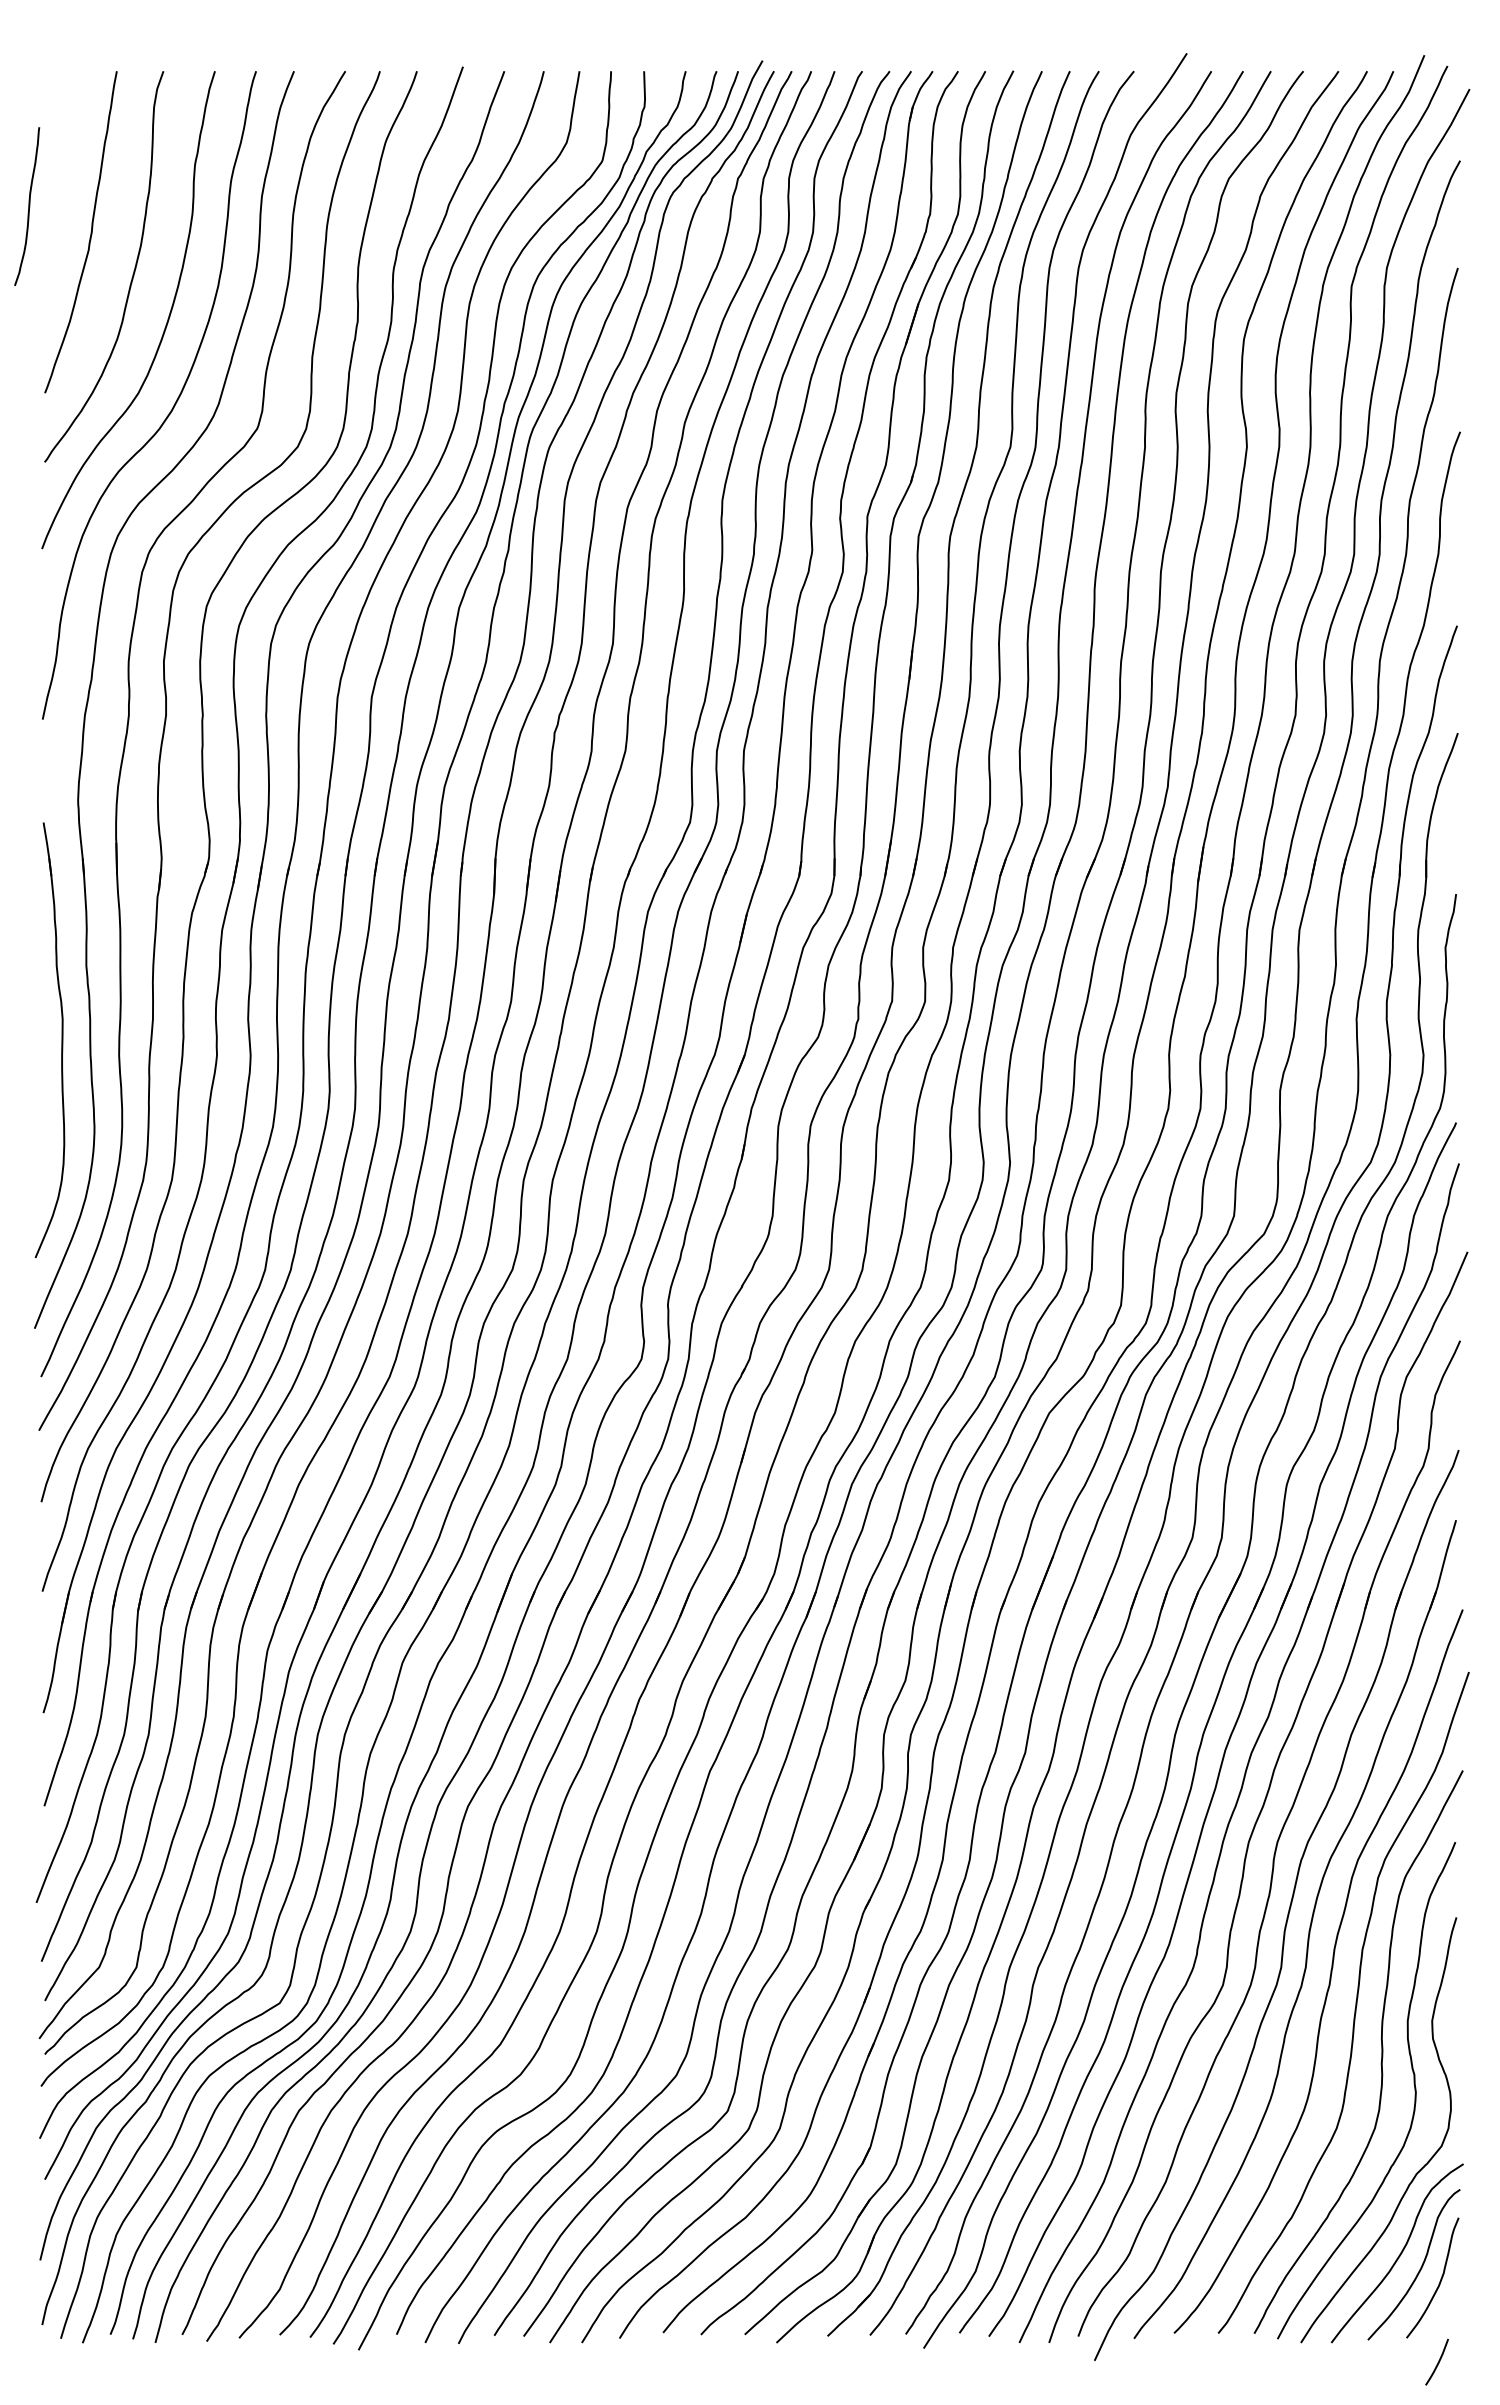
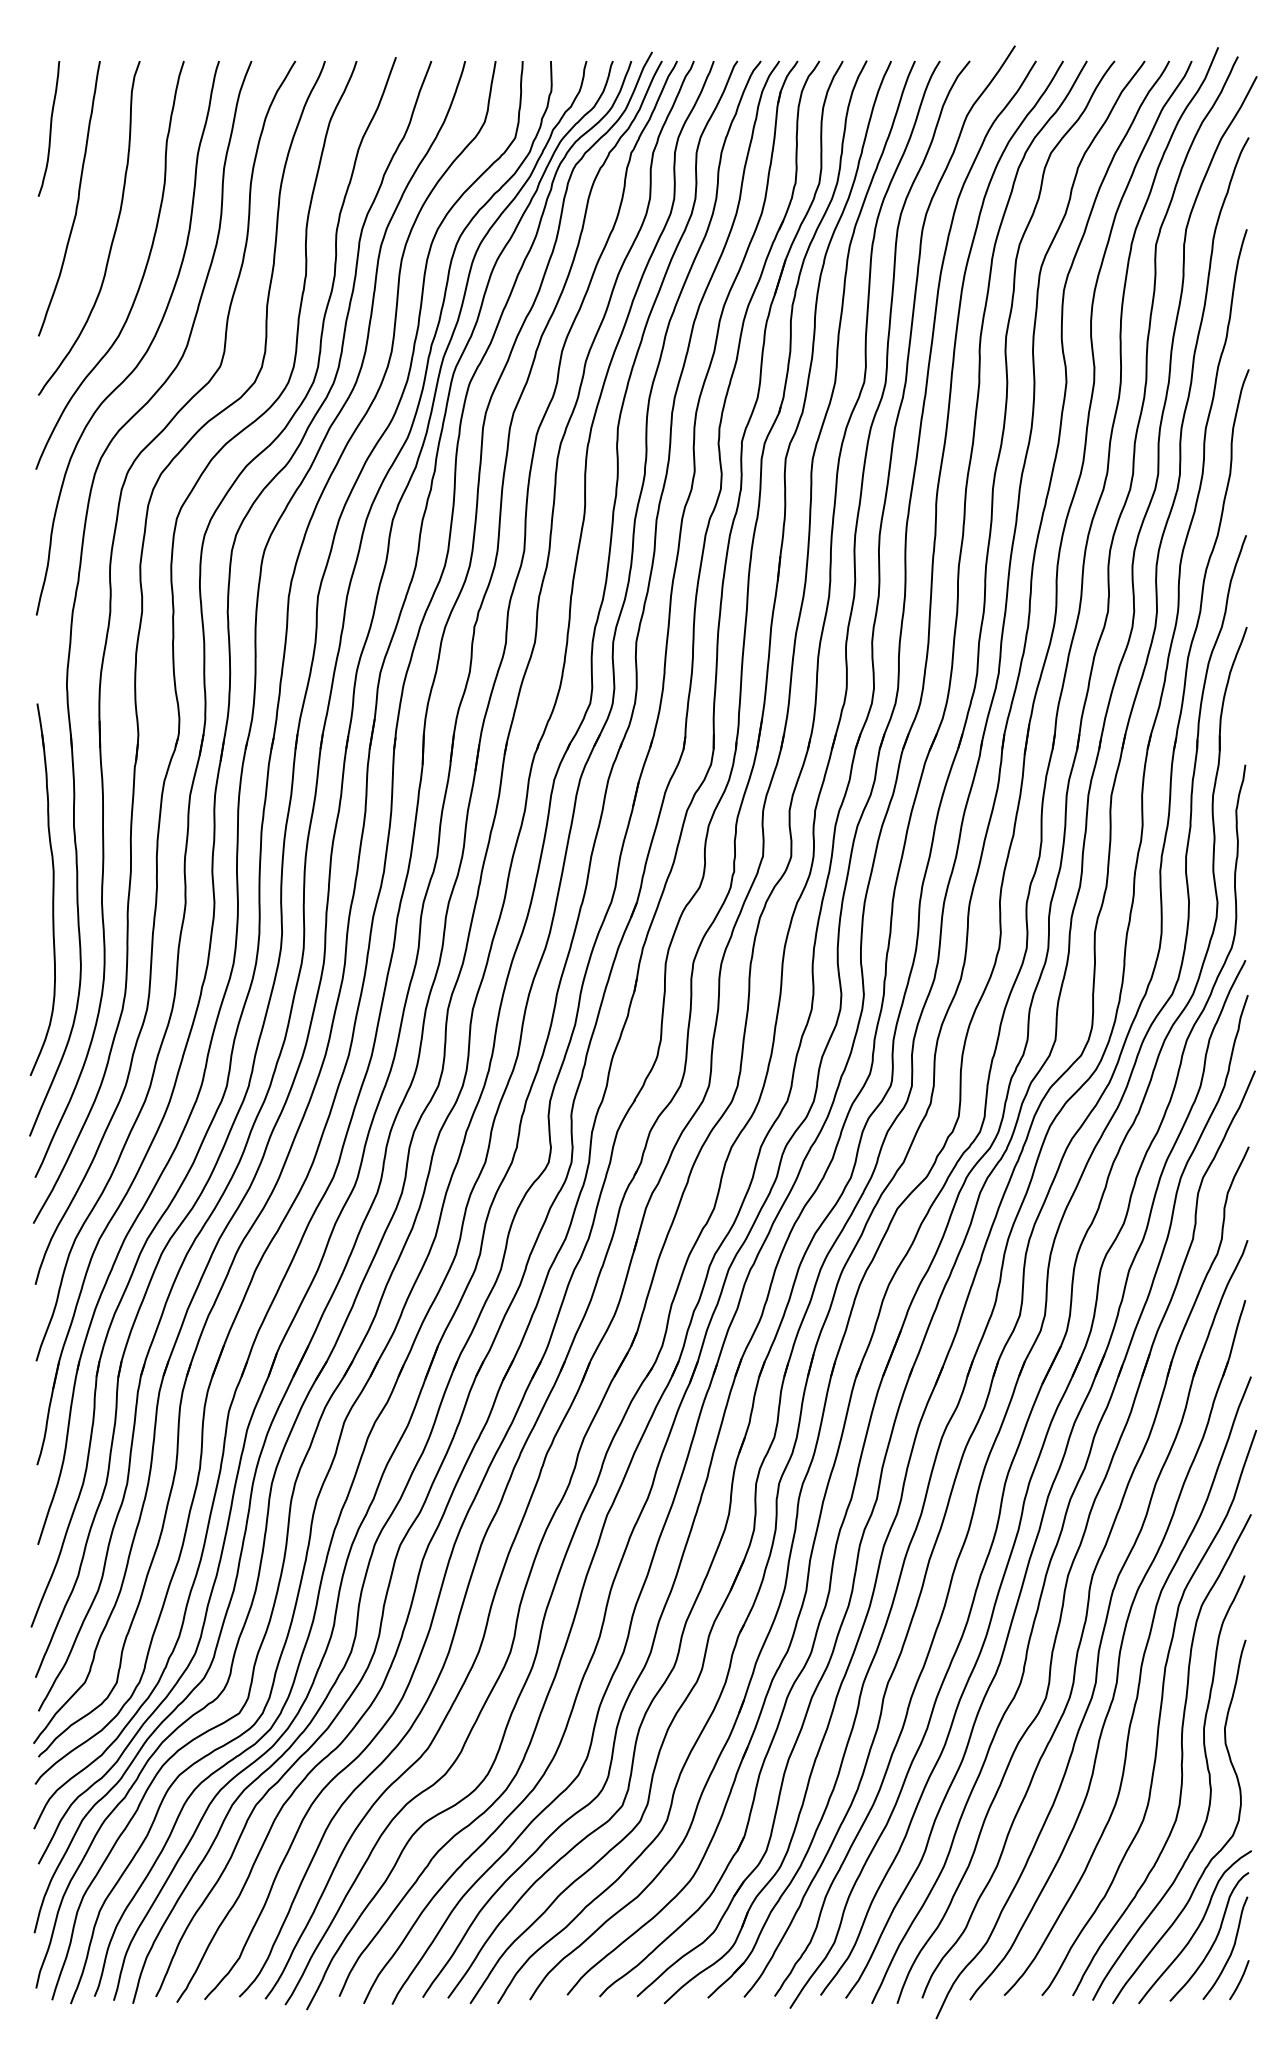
curve: (28, 206) -> (50, 128), moved
curve: (1437, 2362) -> (1239, 1980), moved

